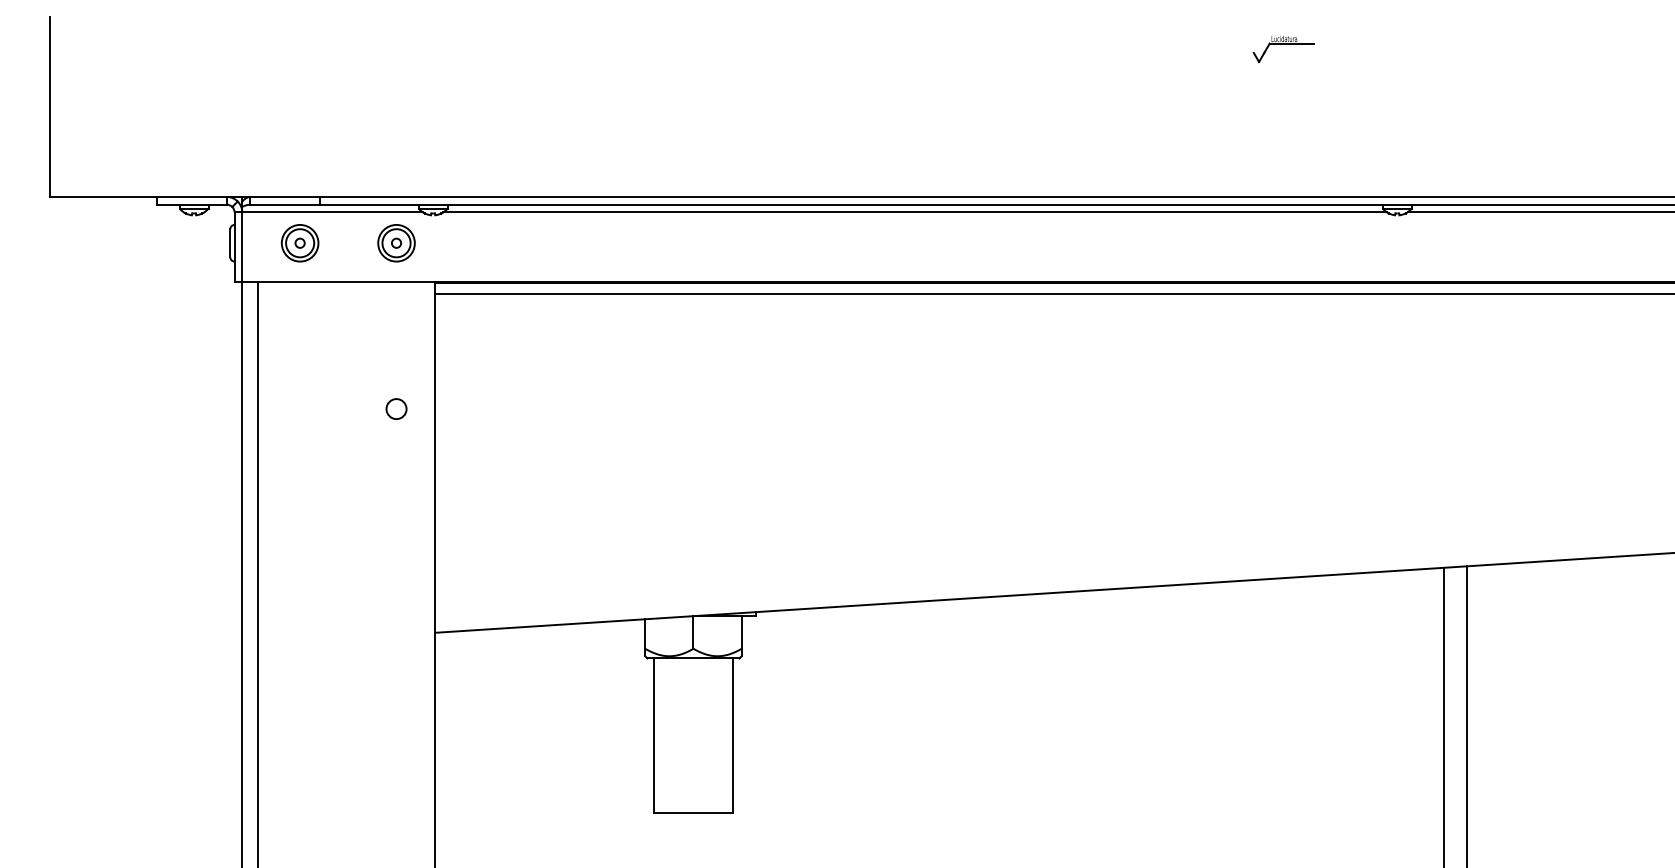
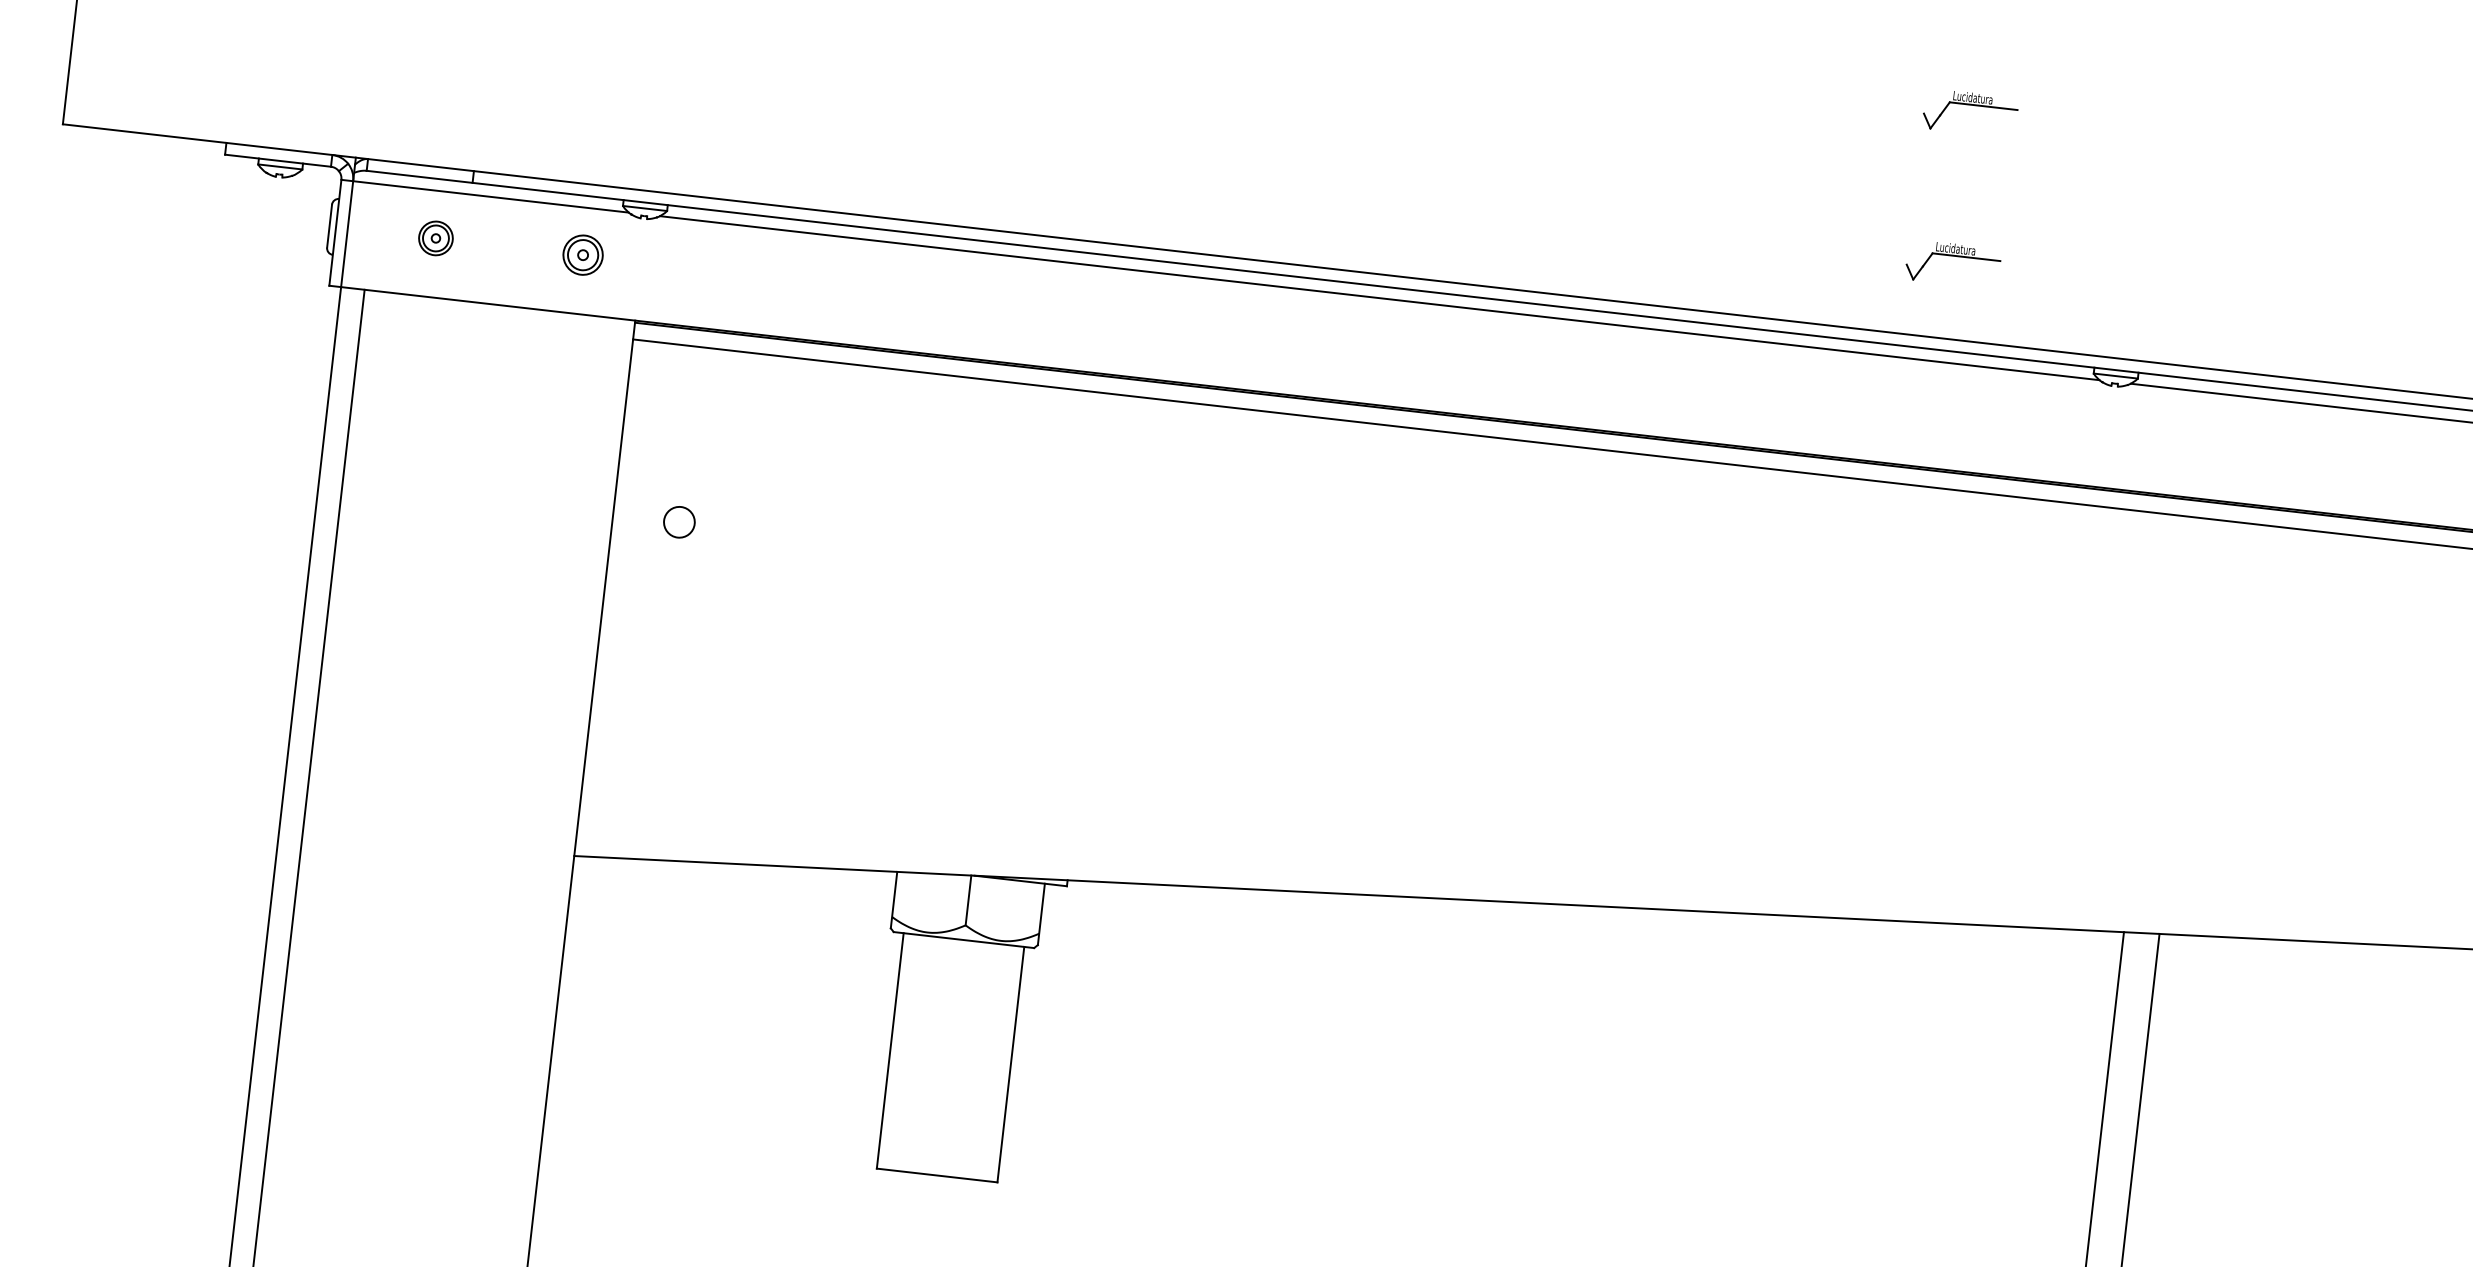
part: (1283, 148) -> (1952, 264), added
part: (299, 243) -> (435, 238), size x0.6
part: (396, 243) -> (583, 255), size x0.7
circle: (396, 408) -> (679, 521), moved

